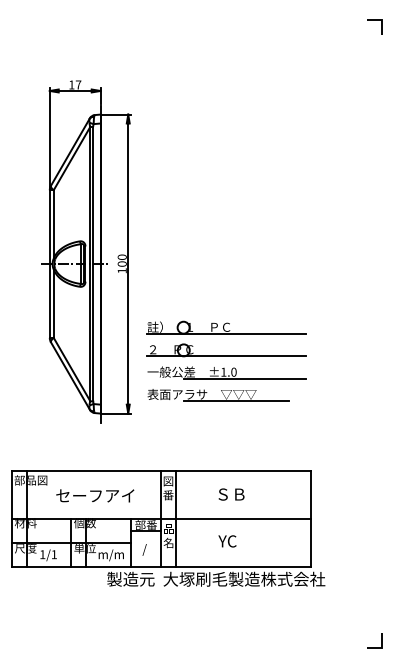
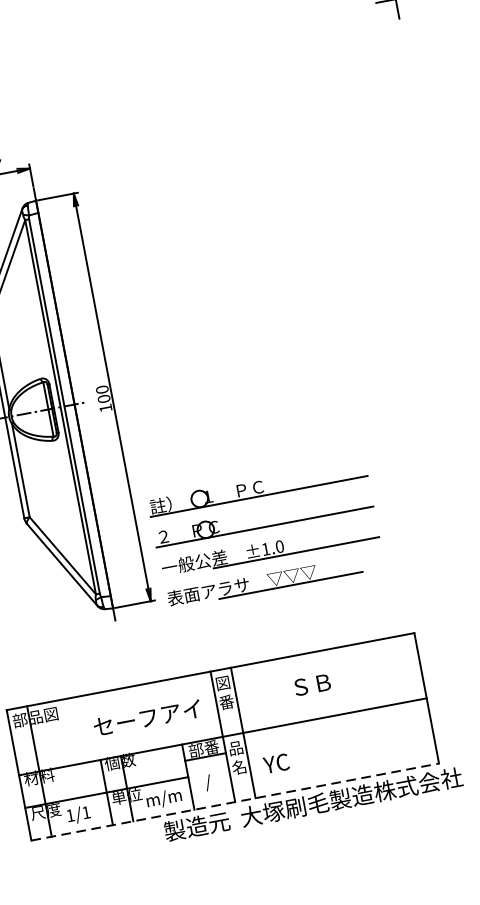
part: (226, 360) -> (266, 532), moved
text: (95, 495) -> (147, 717), moved
text: (227, 541) -> (276, 763), moved
line: (161, 567) -> (235, 802), solid -> dashed

